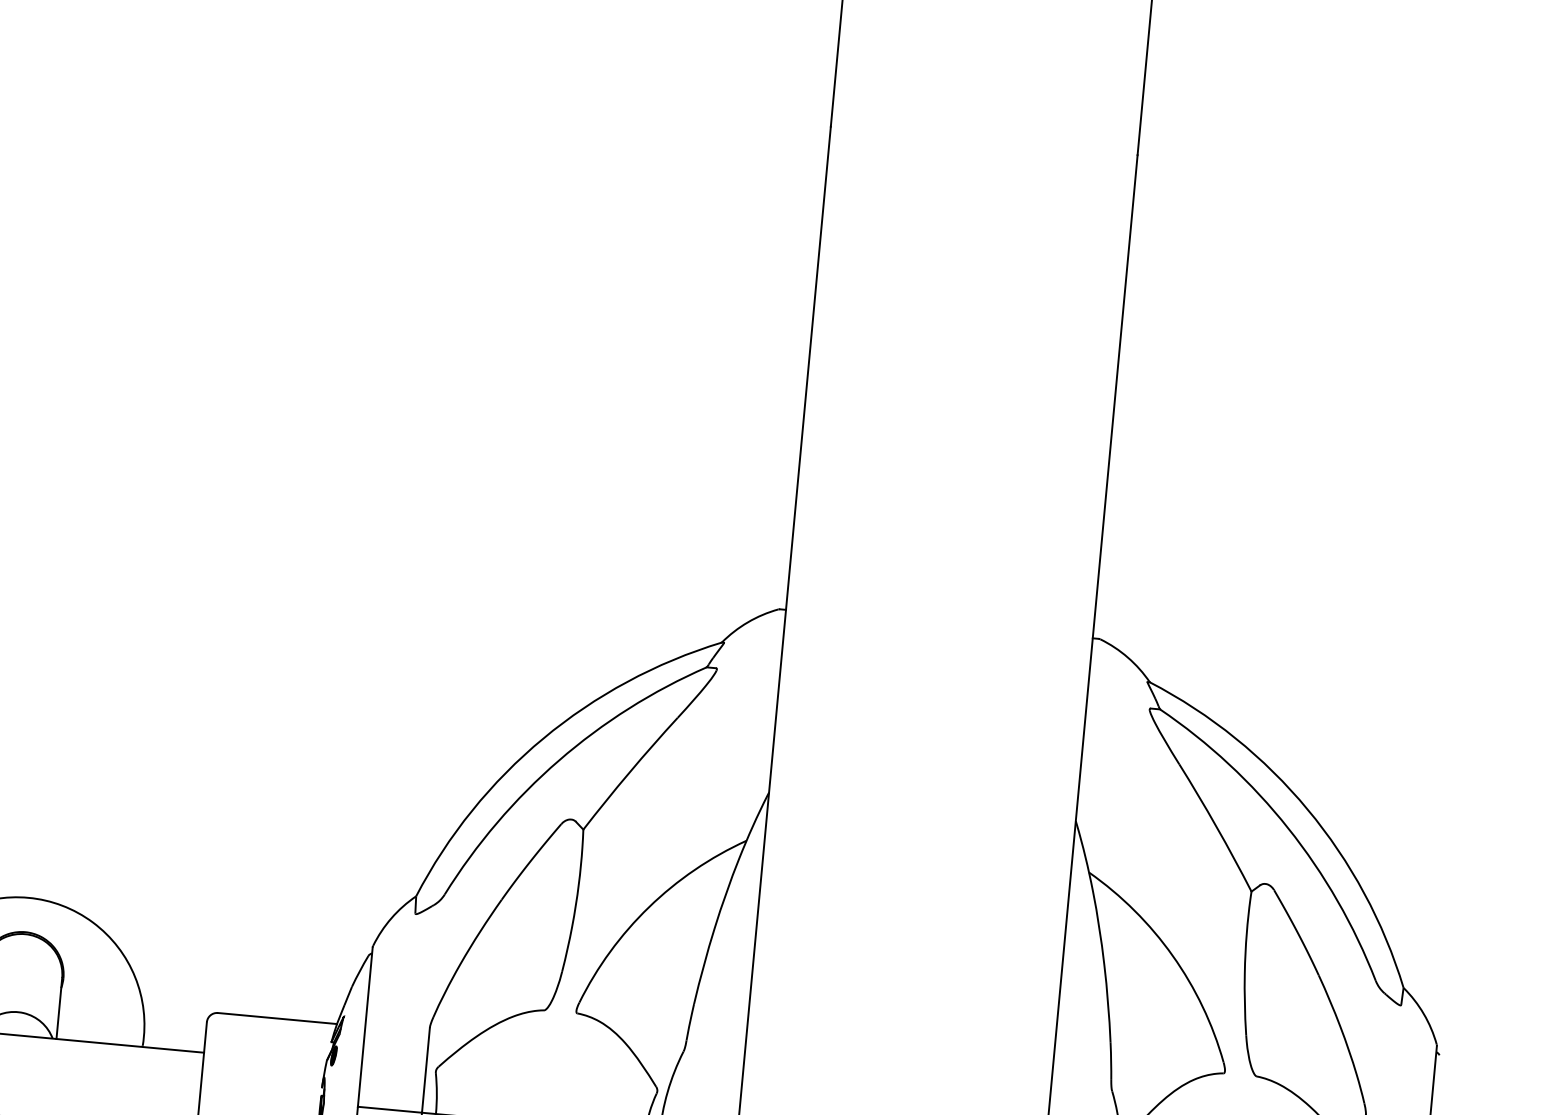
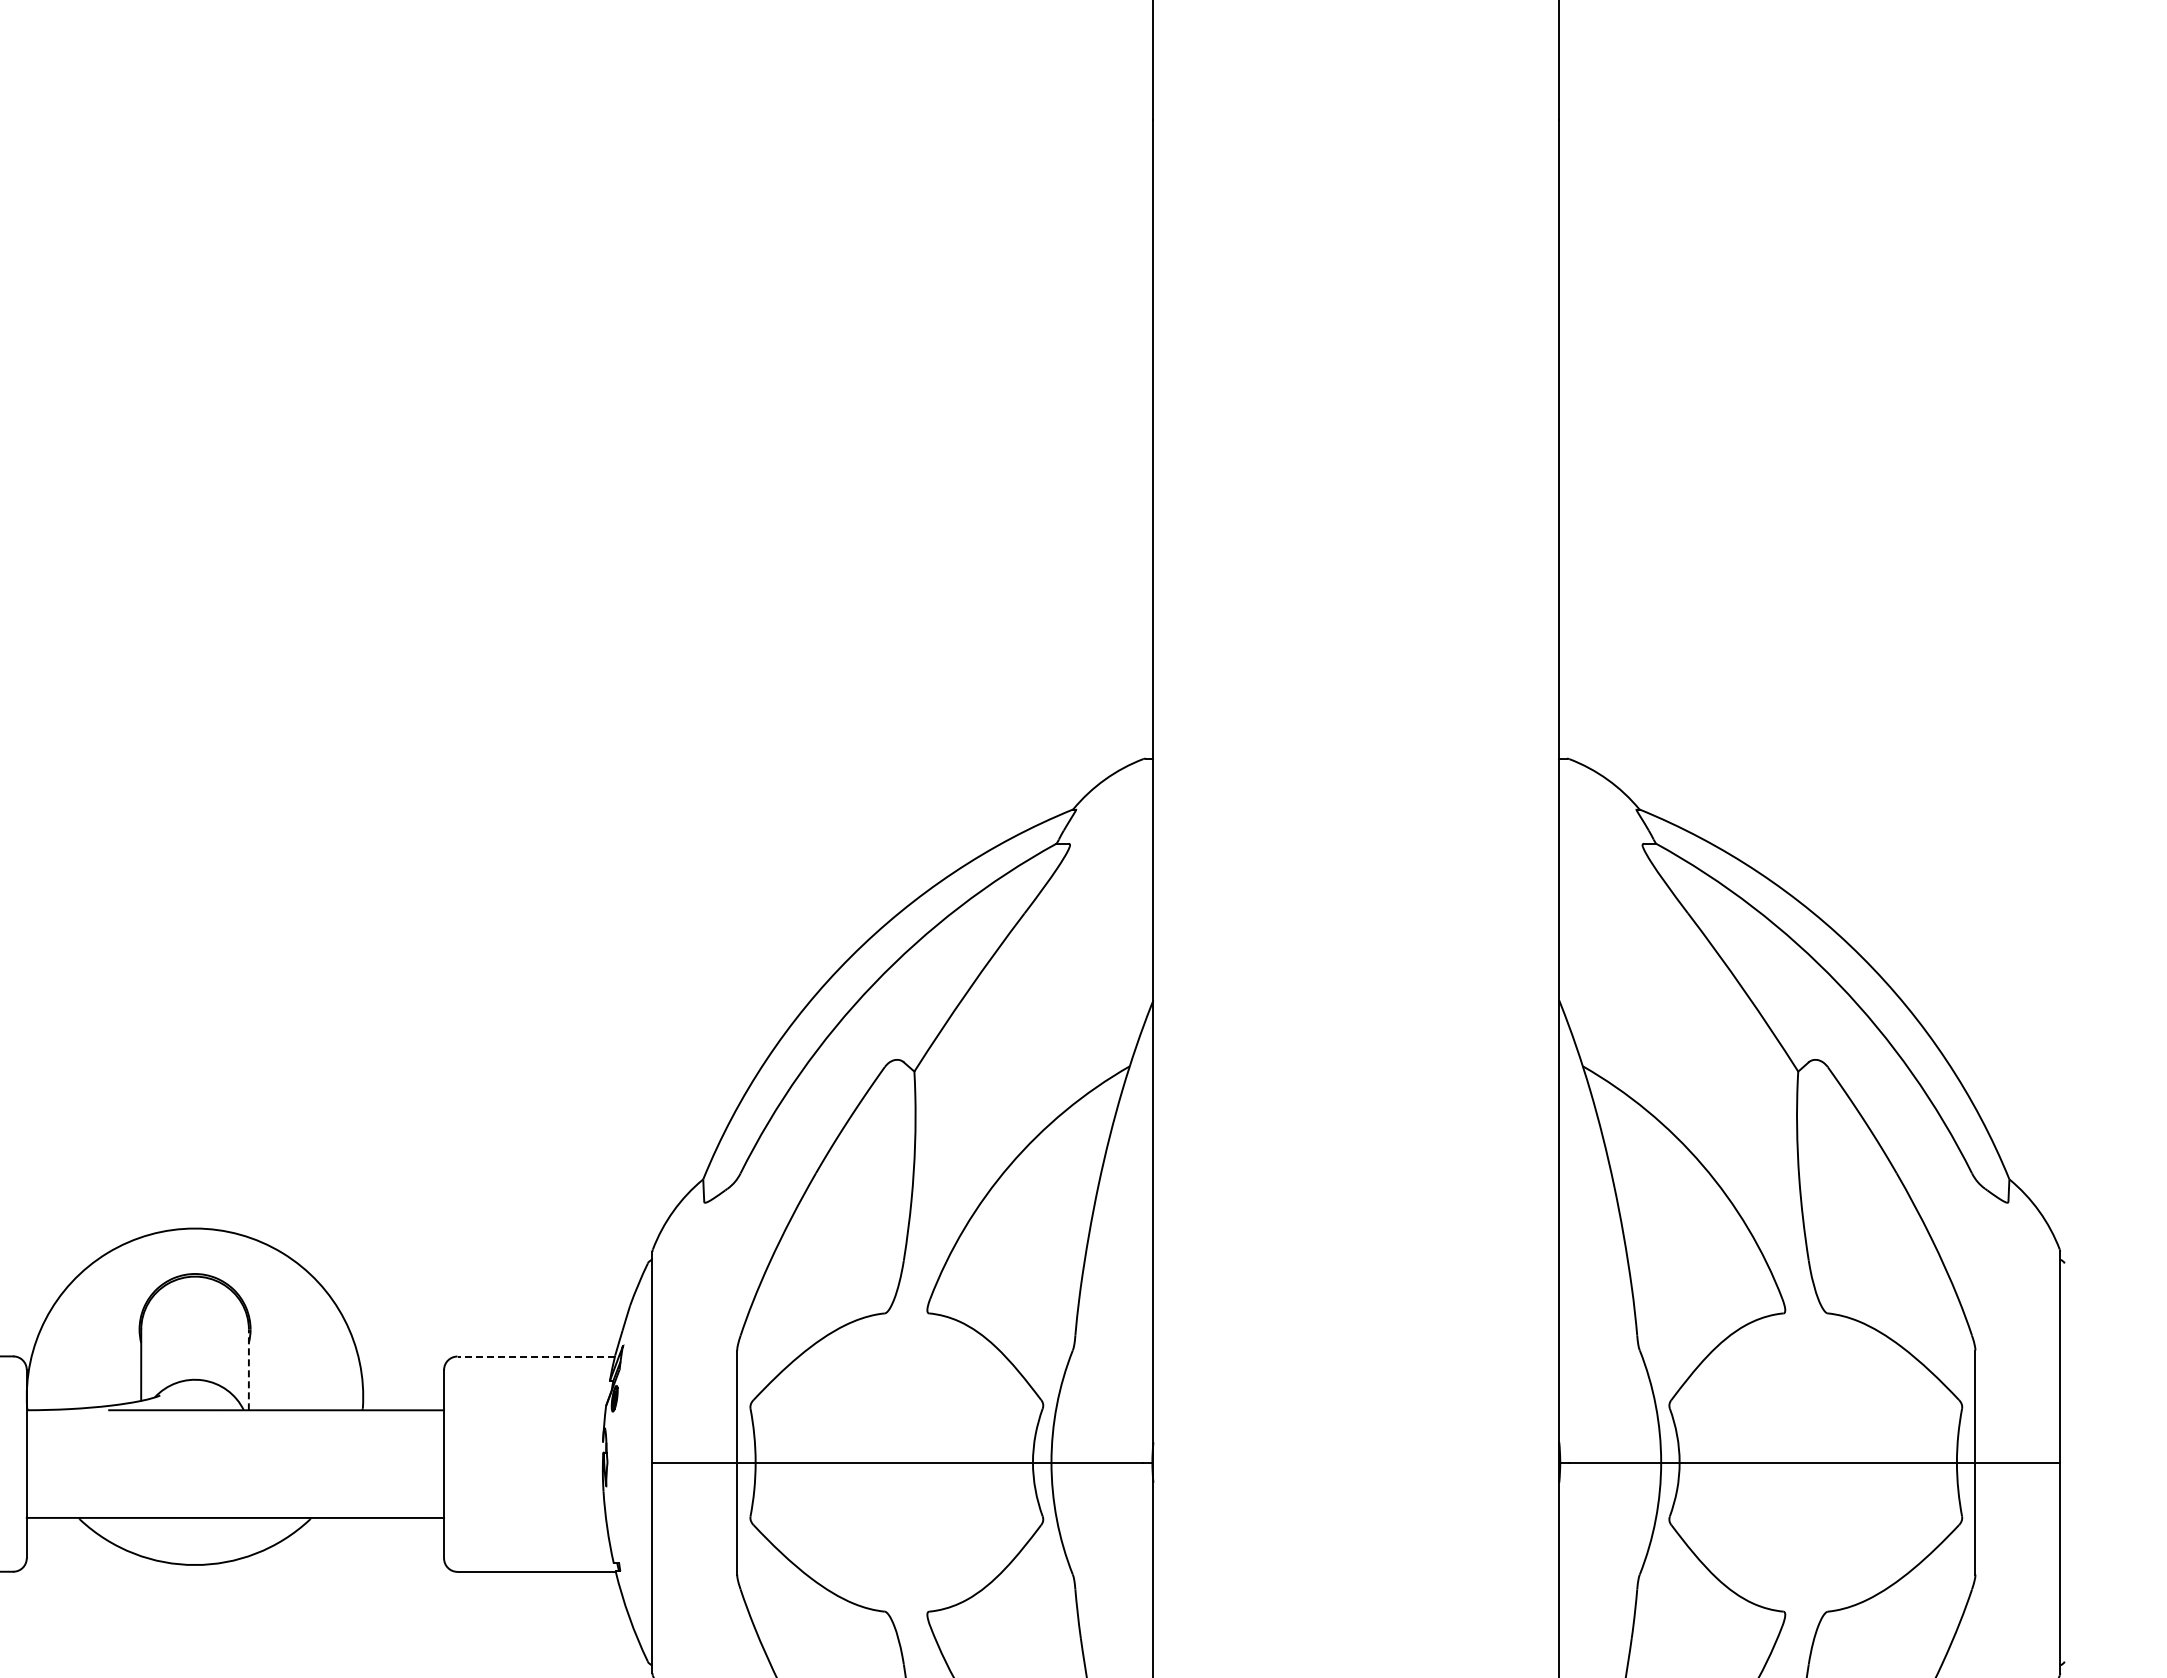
line: (59, 1008) -> (248, 1369), solid -> dashed
line: (277, 1018) -> (536, 1356), solid -> dashed

